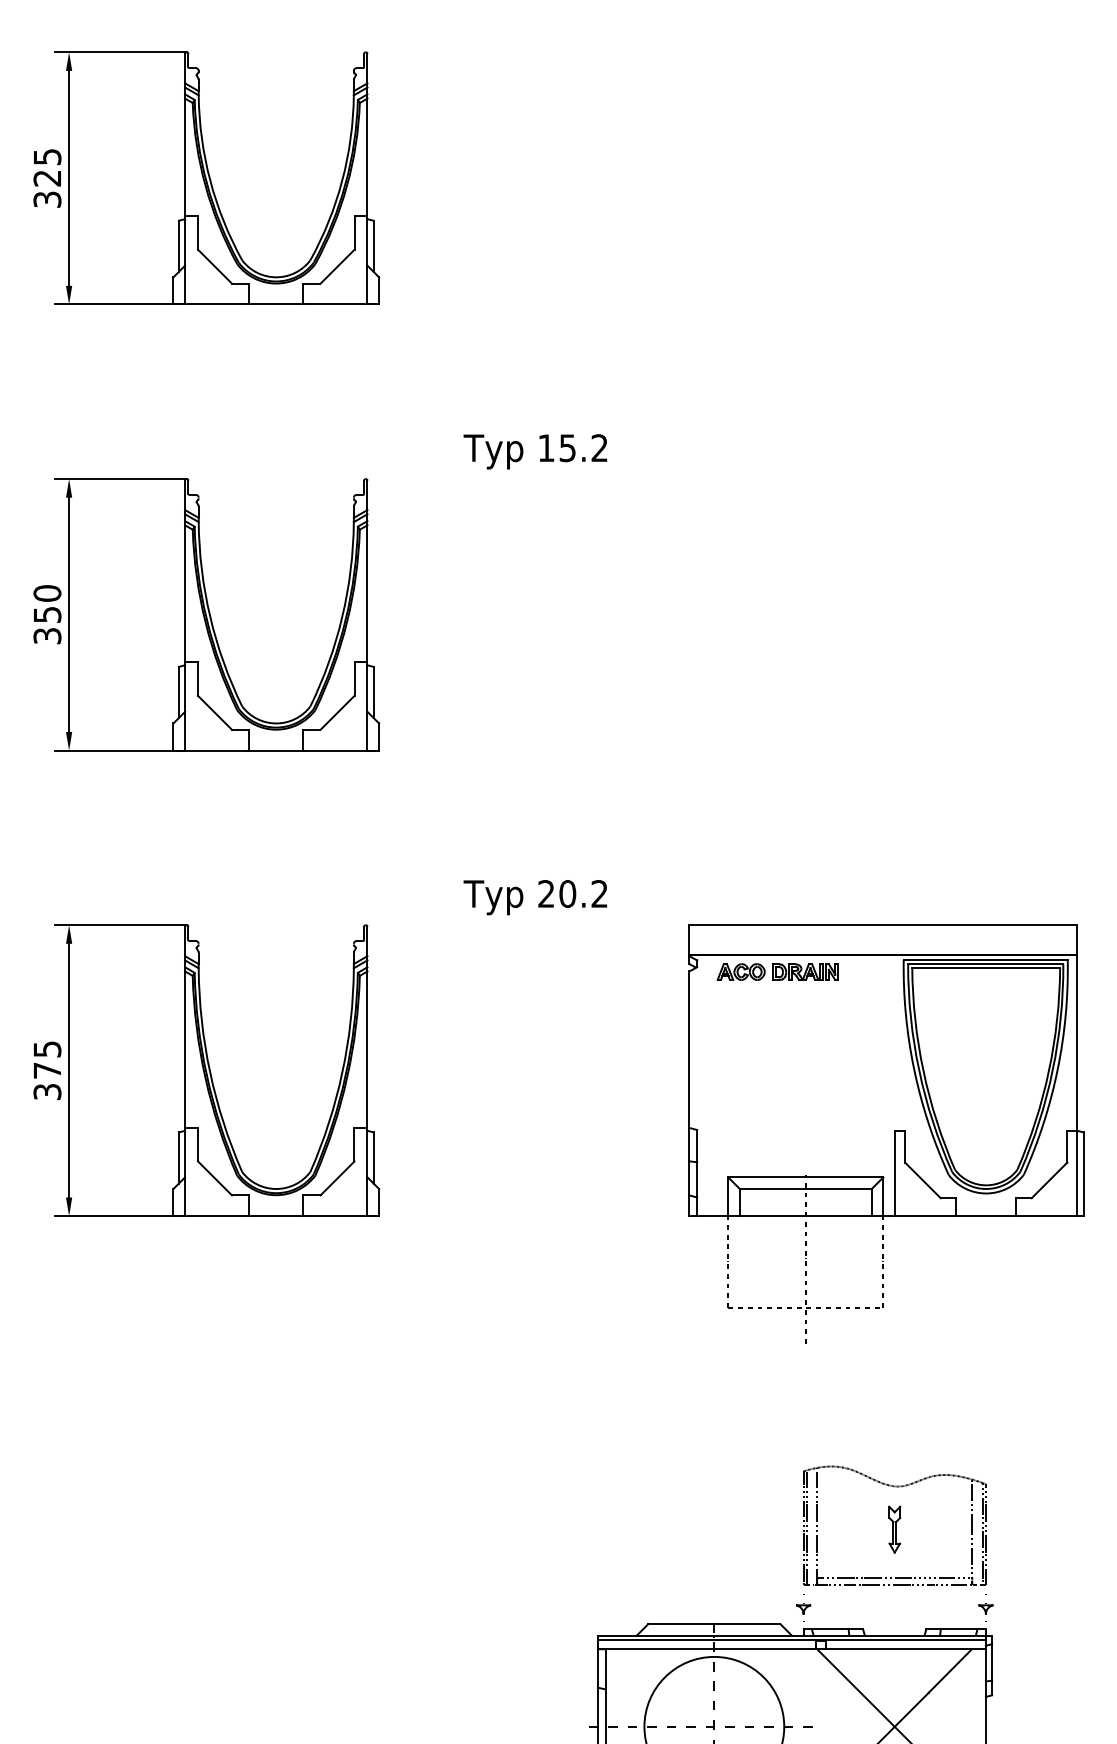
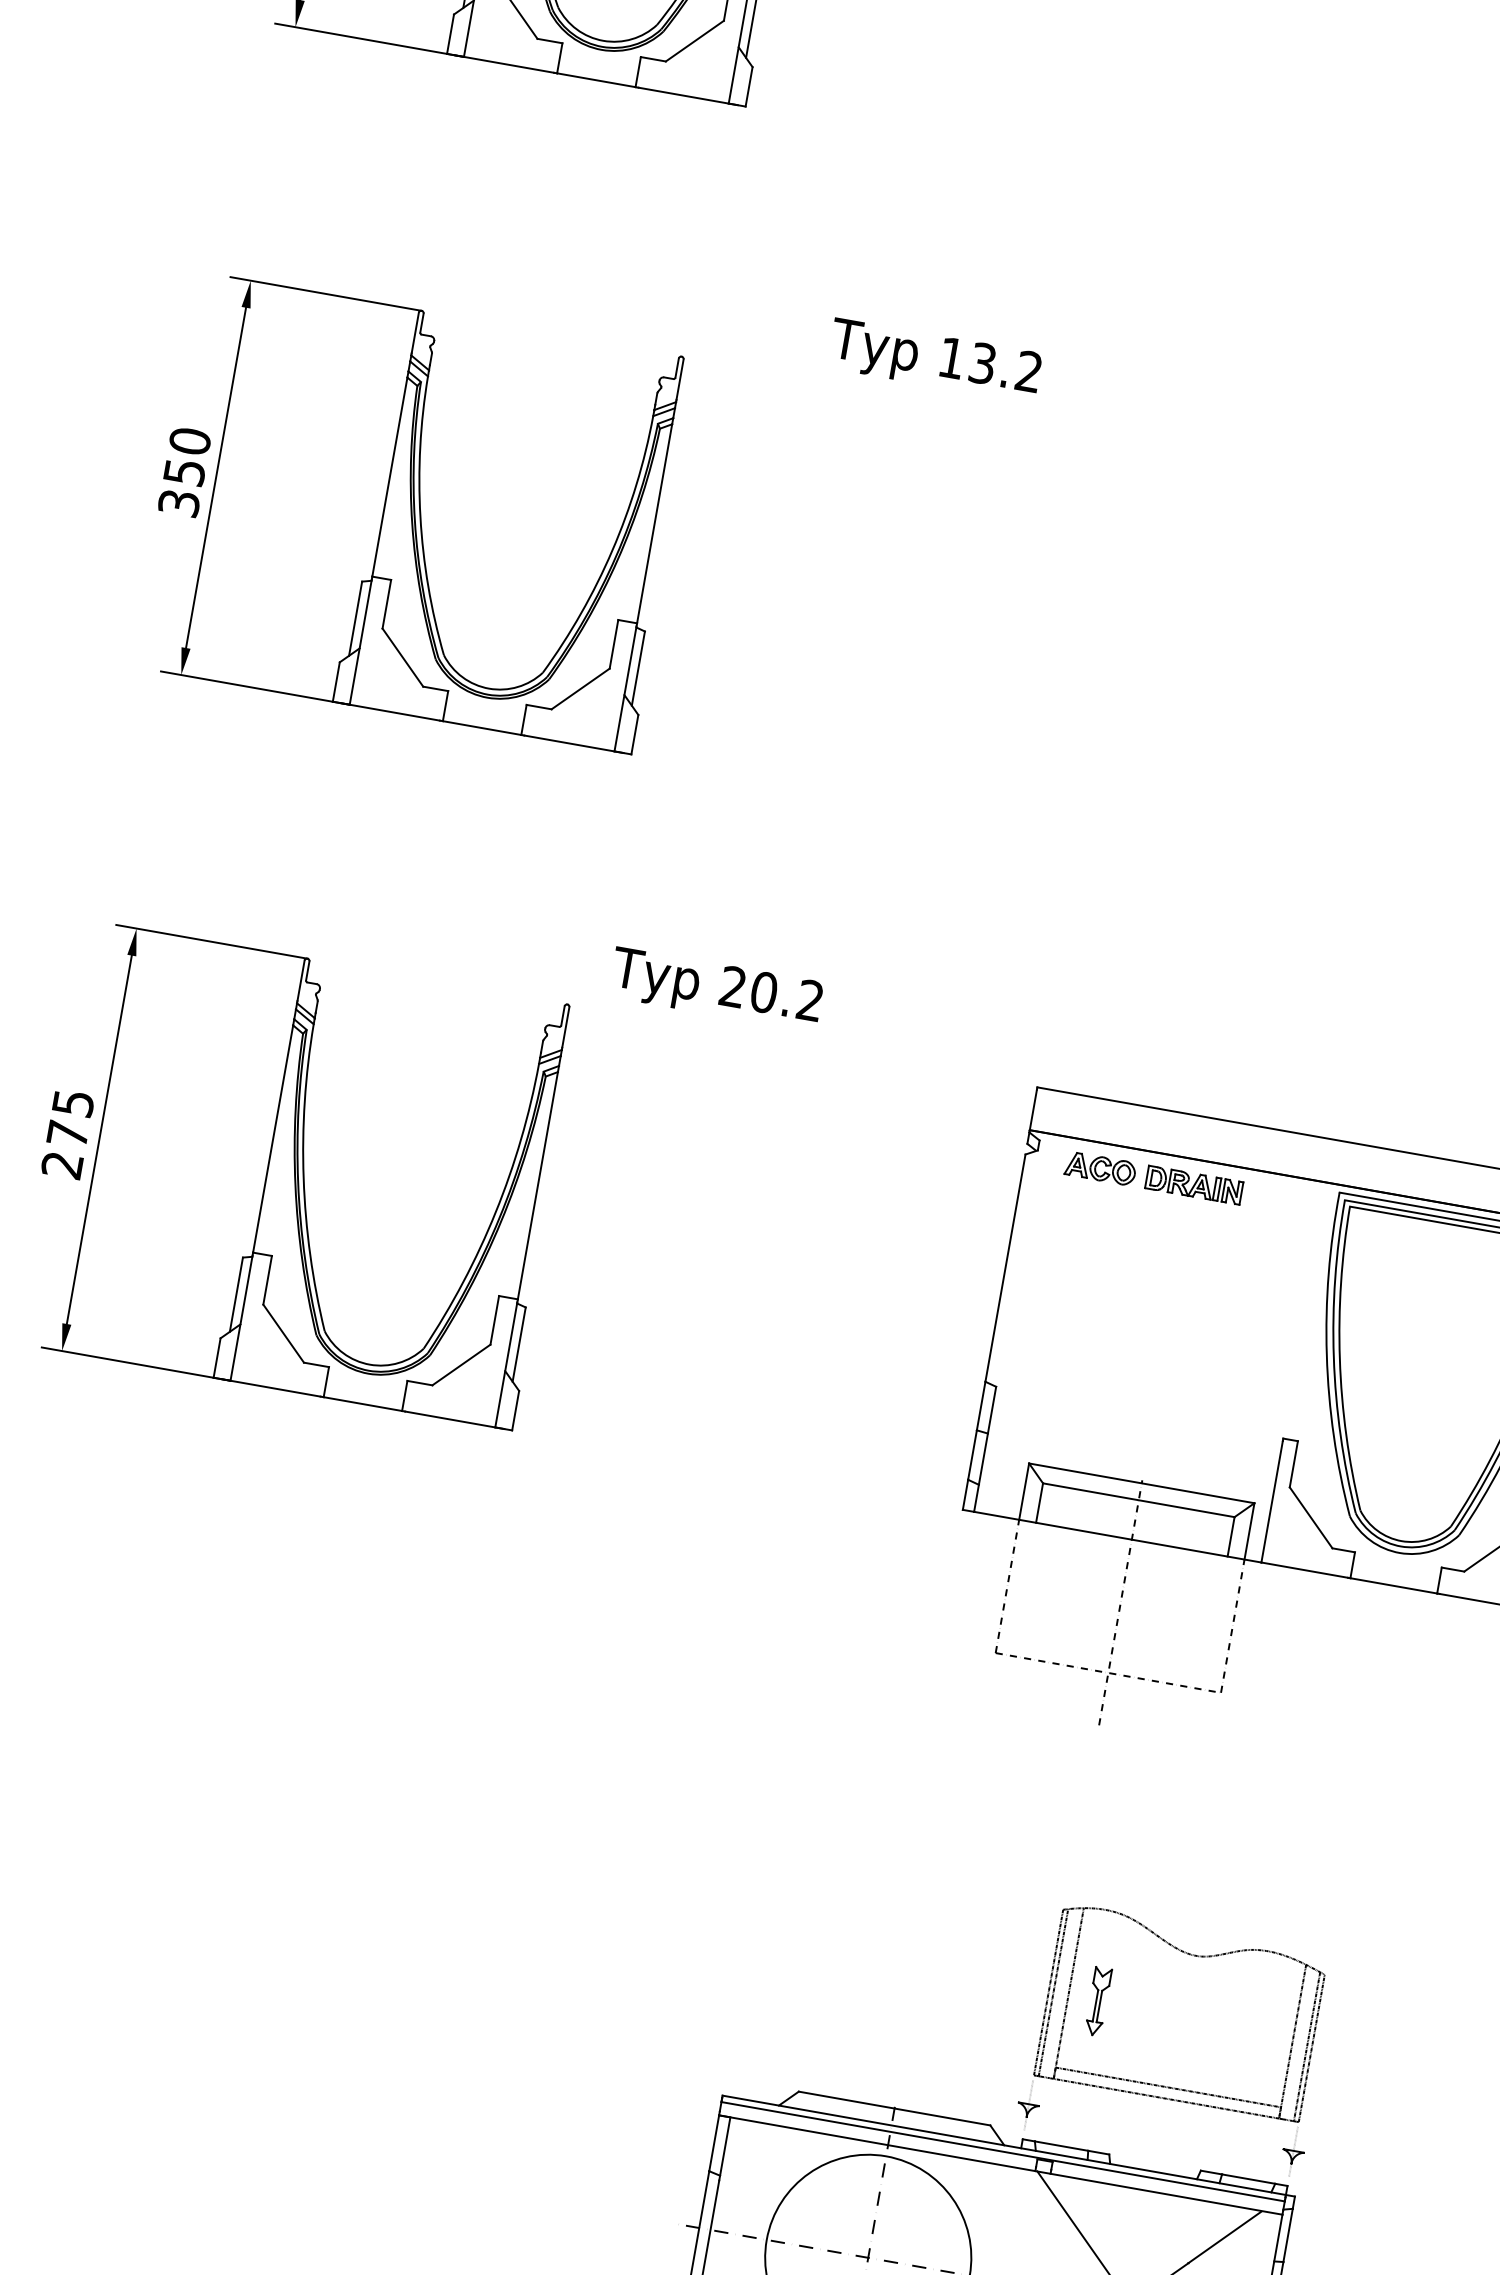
text: (567, 447) -> (982, 362), 15.2 -> 13.2
text: (535, 897) -> (716, 989), moved
text: (47, 1092) -> (62, 1165), 375 -> 275
part: (894, 1529) -> (1097, 2001), moved

